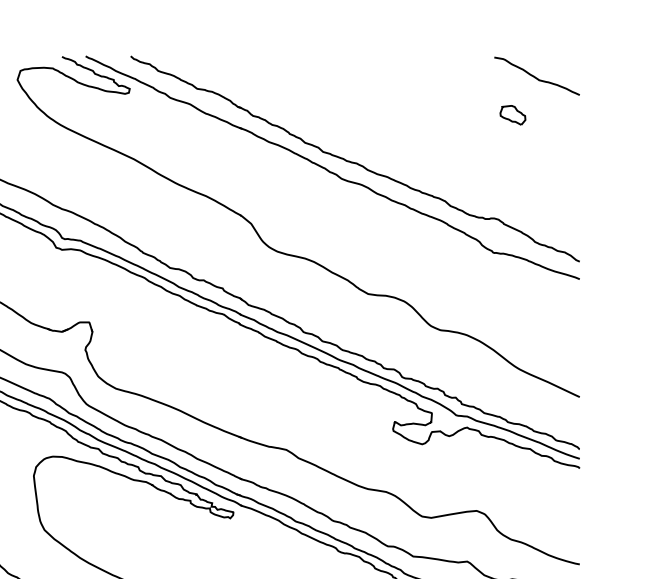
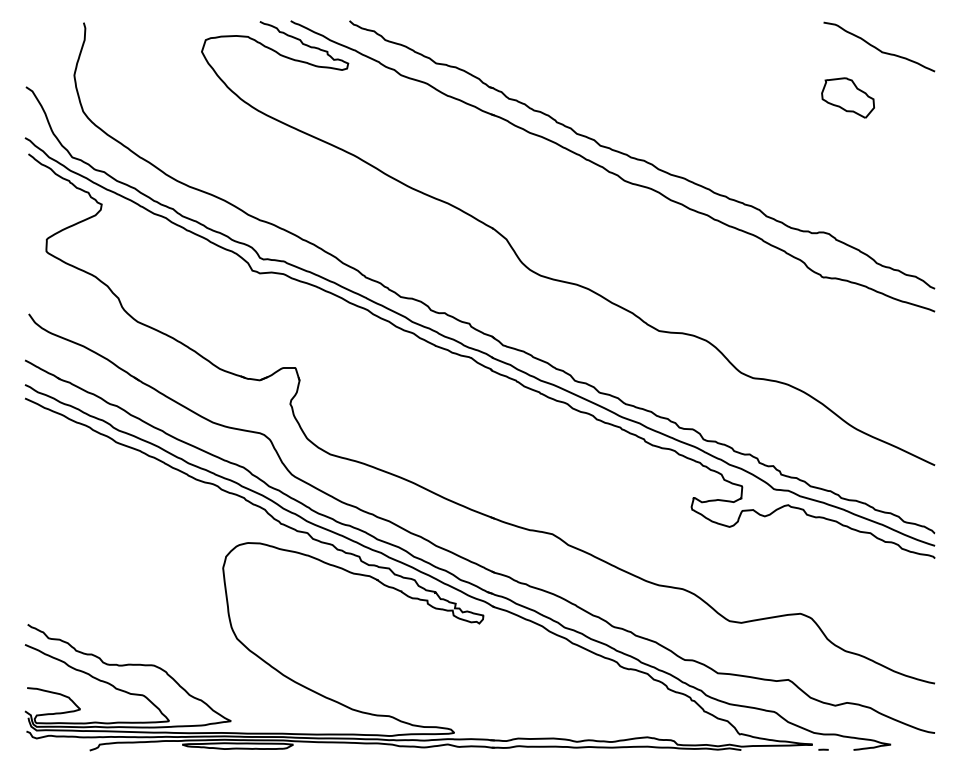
part: (512, 114) -> (847, 97), size x1.6

